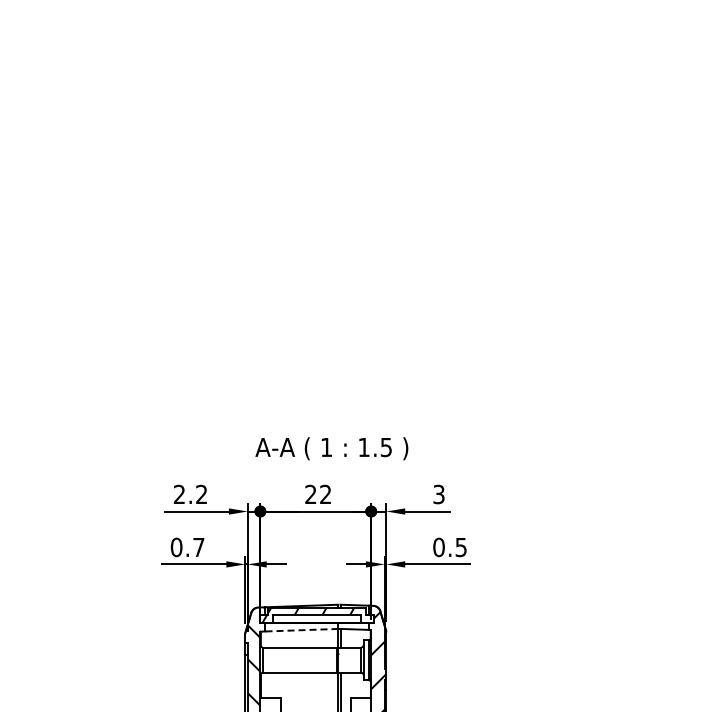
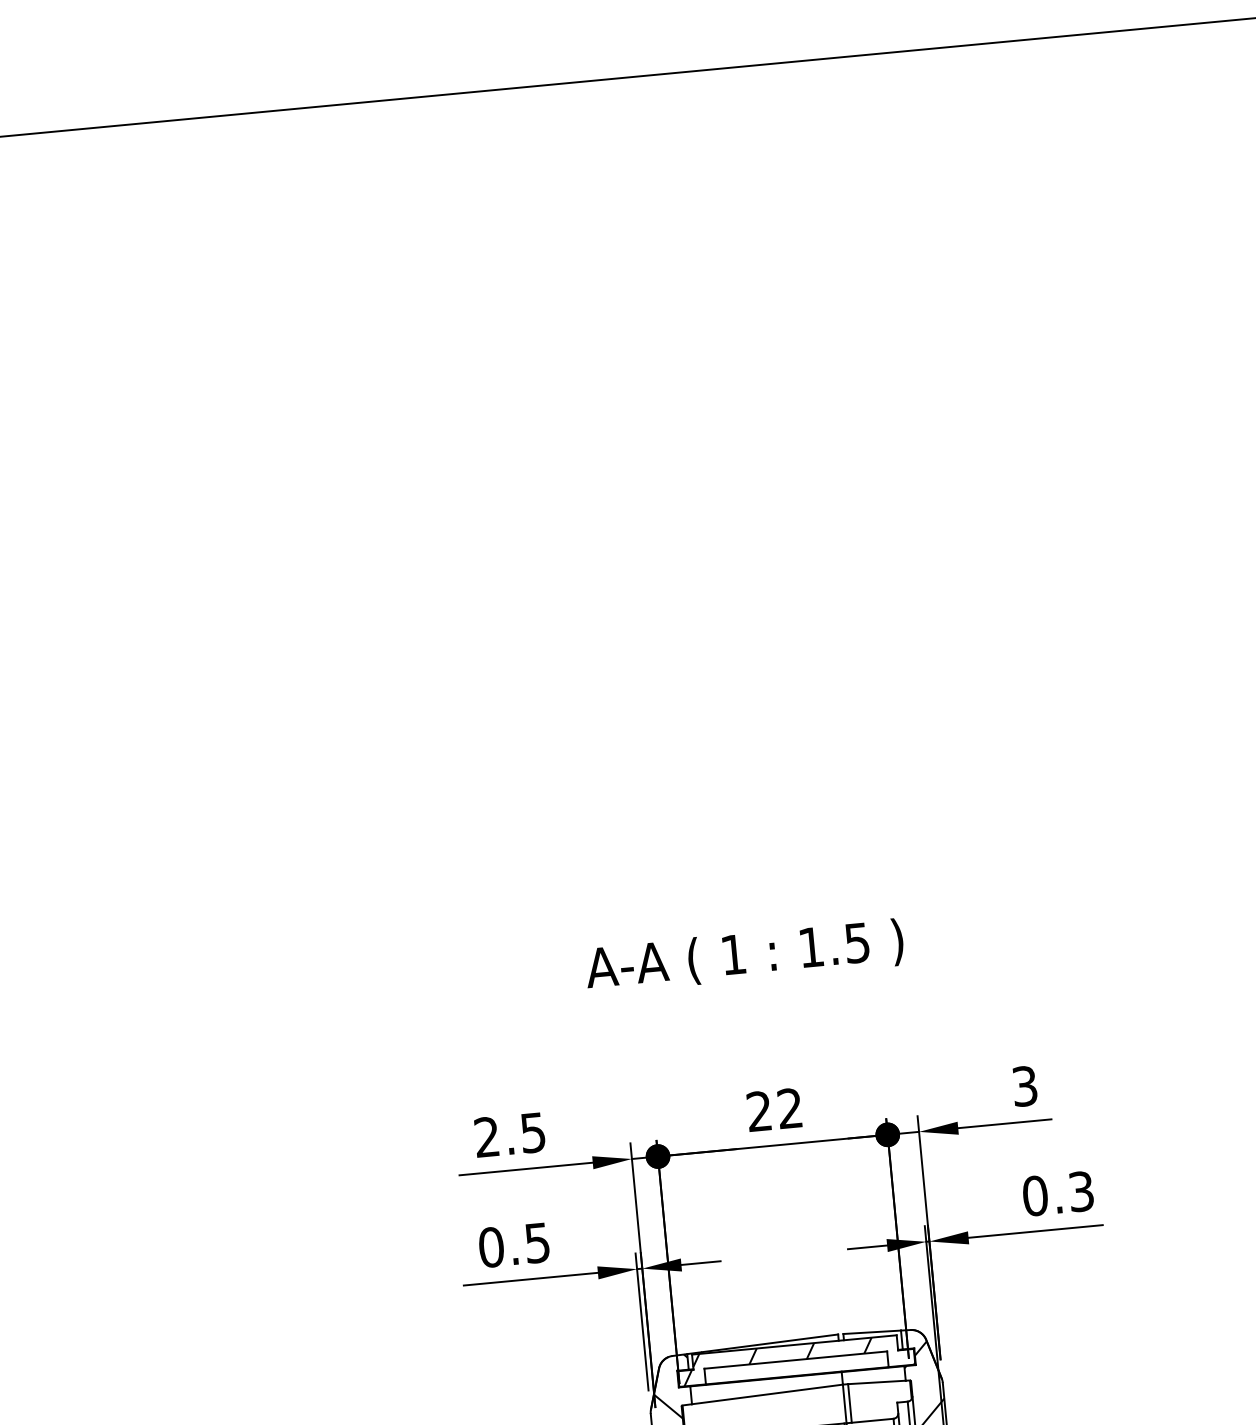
text: (331, 448) -> (743, 956), moved
text: (201, 494) -> (532, 1132), 2.2 -> 2.5
text: (461, 546) -> (1081, 1189), 0.5 -> 0.3
text: (198, 547) -> (536, 1243), 0.7 -> 0.5
line: (301, 630) -> (766, 1395), dashed -> solid

